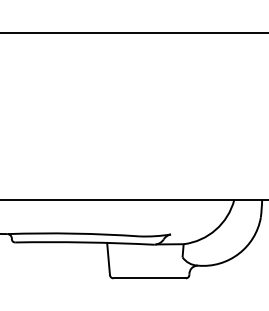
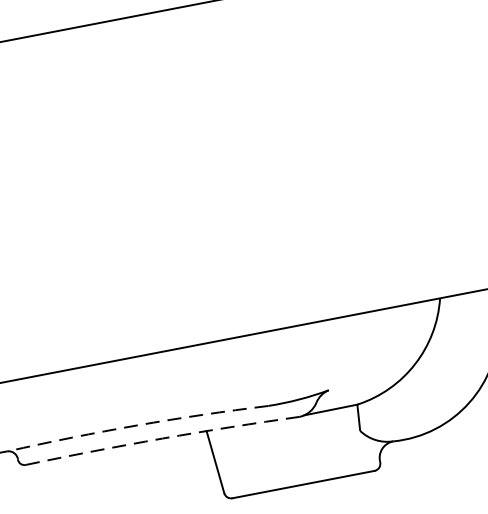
arc: (73, 233) -> (136, 425), solid -> dashed
arc: (84, 242) -> (161, 438), solid -> dashed

